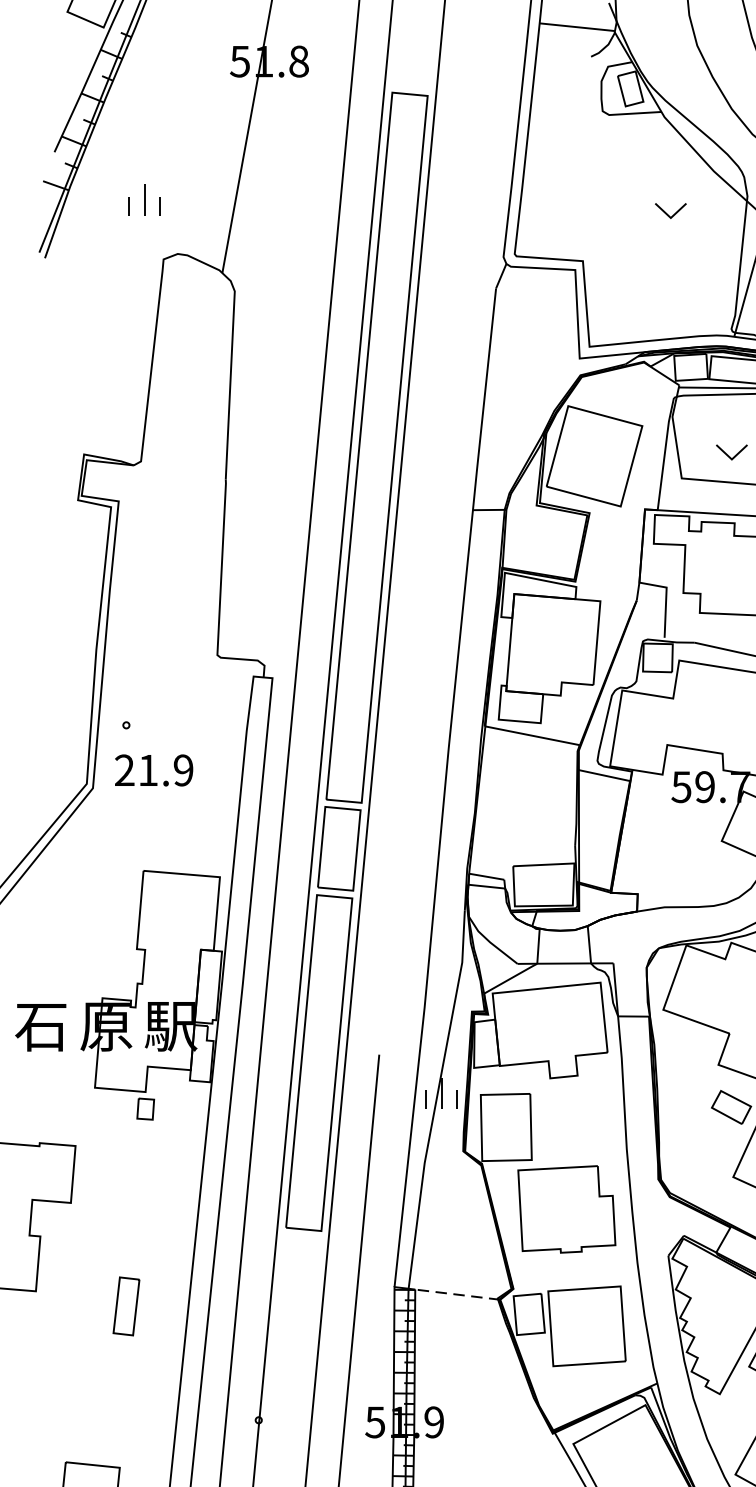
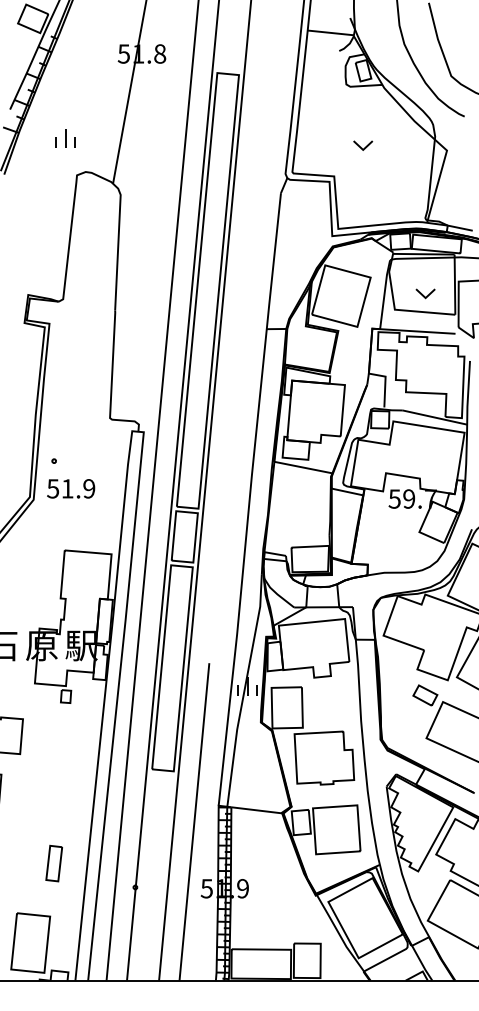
part: (671, 210) -> (363, 145), moved
text: (125, 769) -> (53, 488), 21.9 -> 51.9
line: (456, 1294) -> (256, 810), dashed -> solid
part: (125, 1306) -> (53, 863), moved

